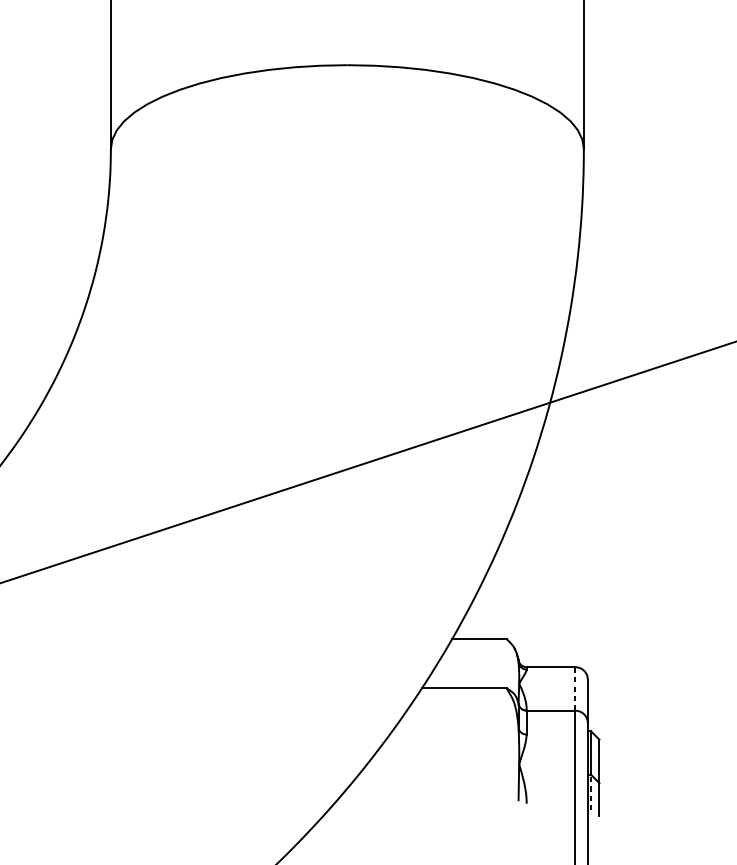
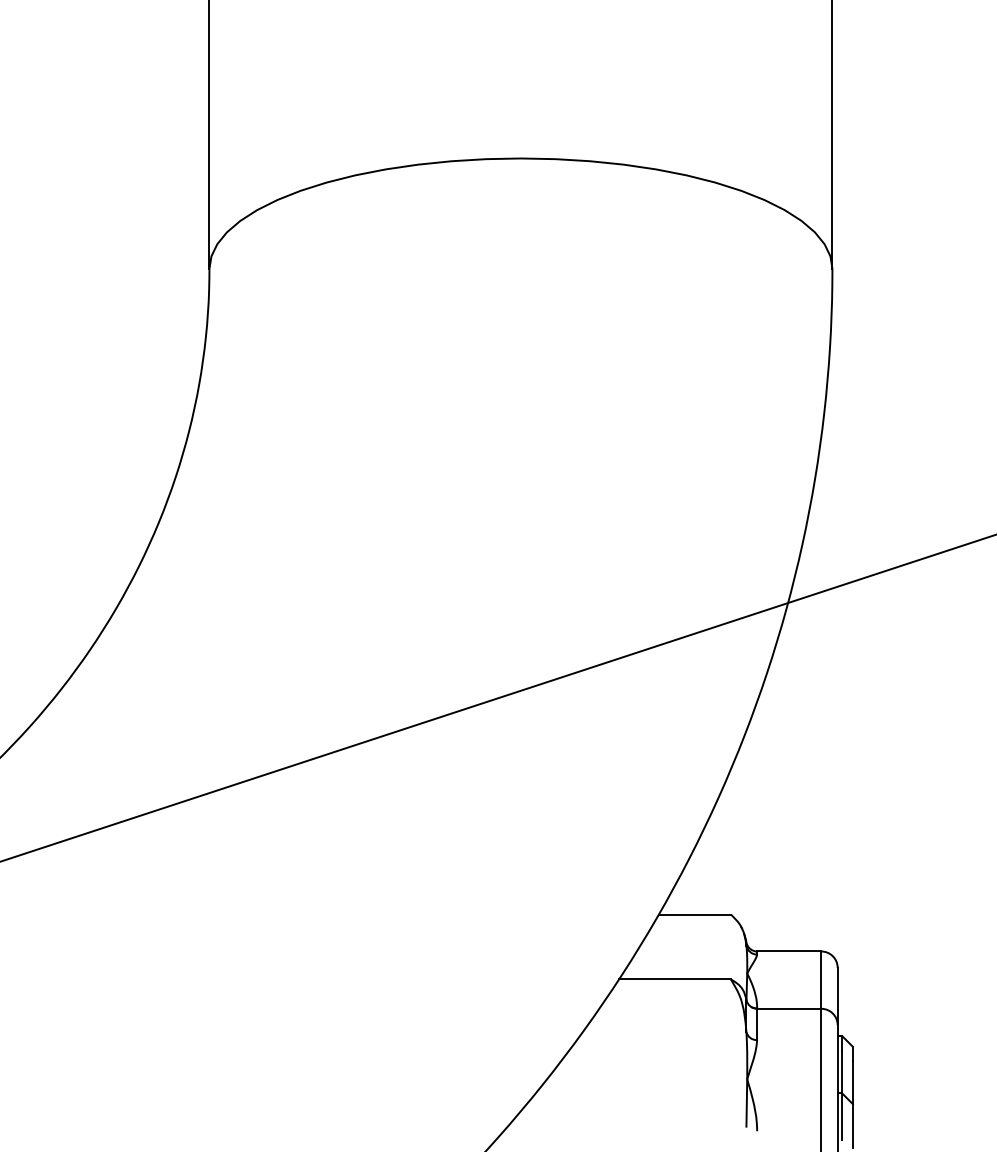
line: (575, 689) -> (821, 980), dashed -> solid
line: (591, 792) -> (842, 1116), dashed -> solid

